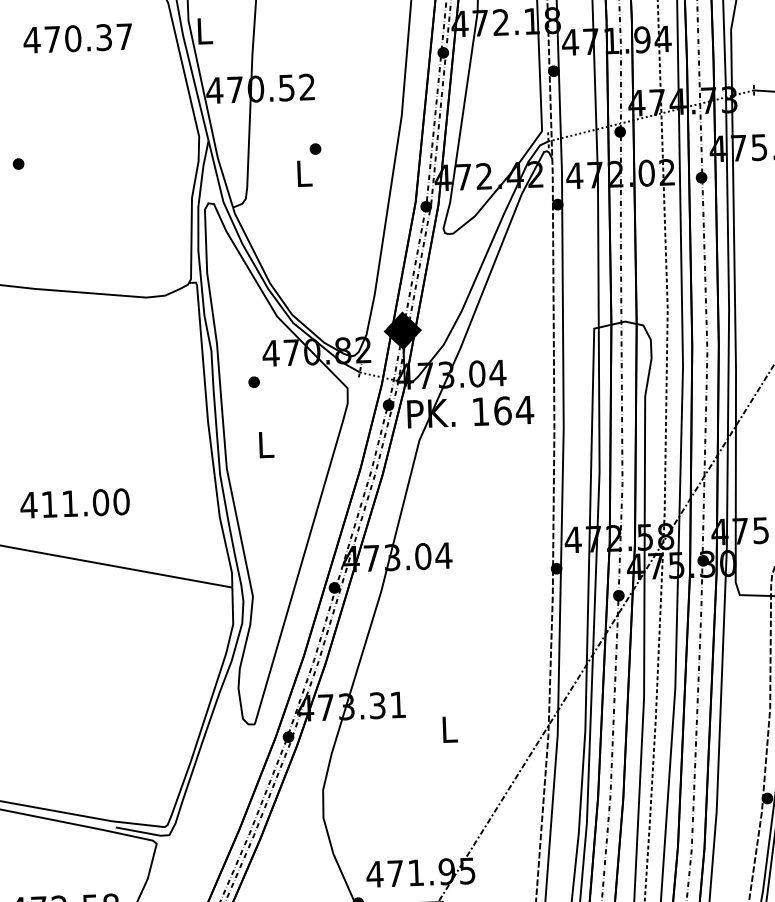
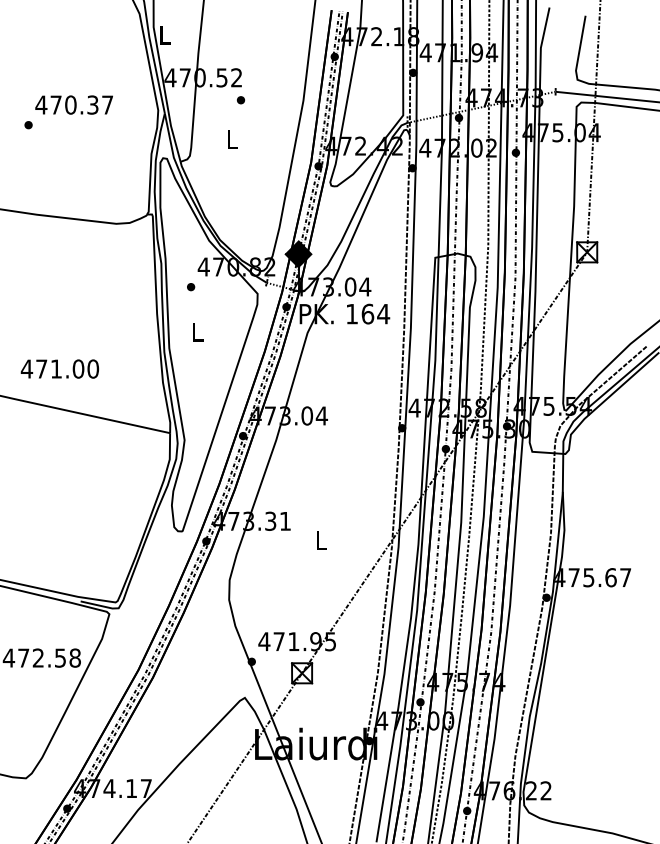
text: (76, 37) -> (73, 104), moved
part: (314, 149) -> (240, 100), moved
text: (49, 503) -> (41, 368), 411.00 -> 471.00

